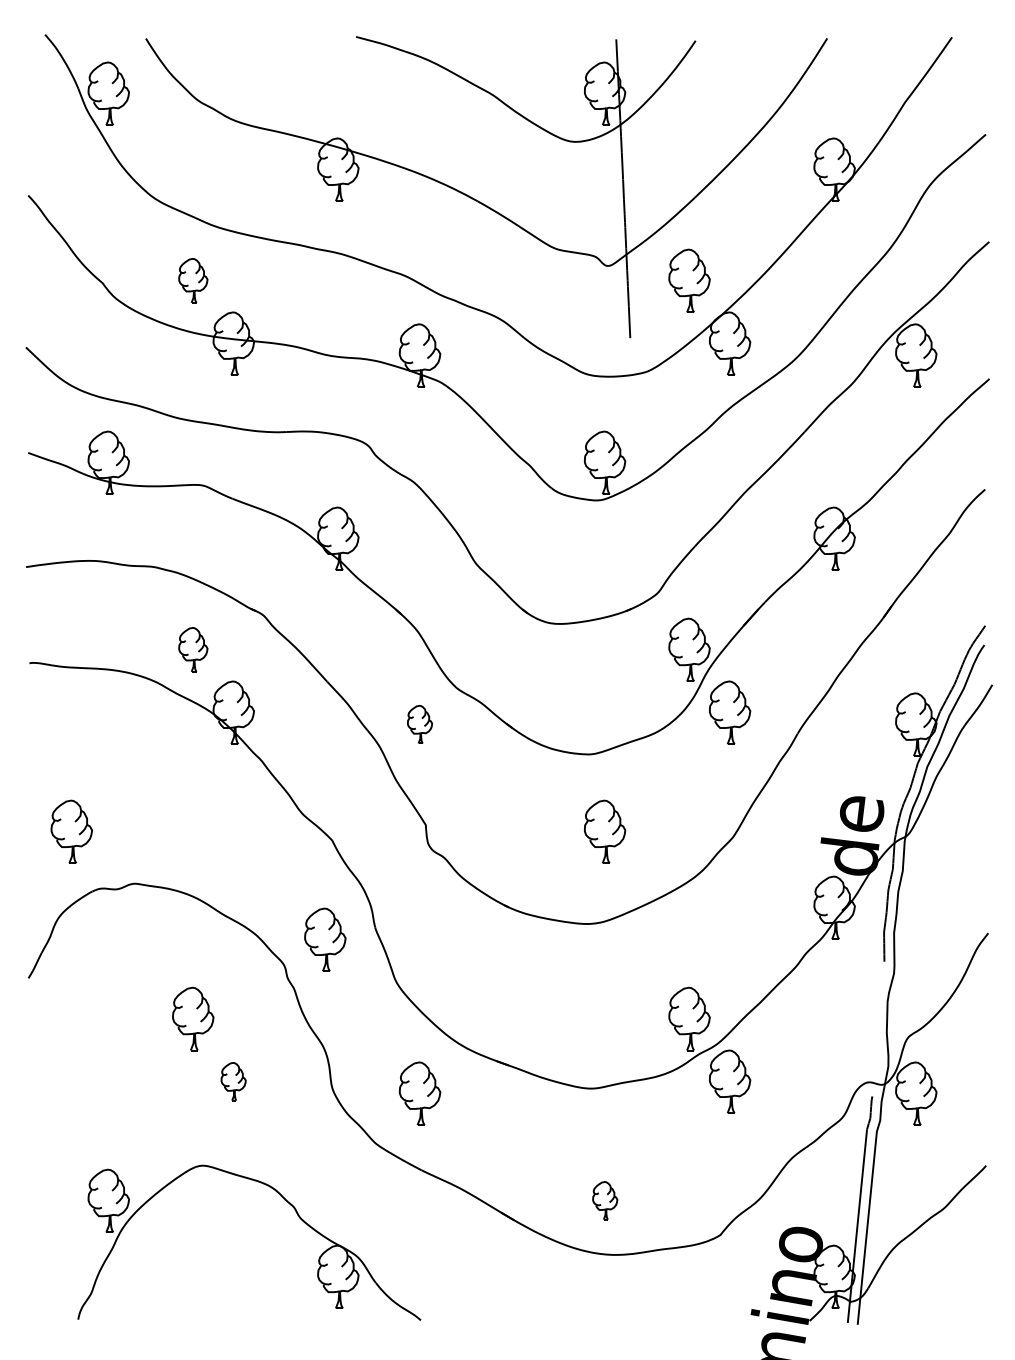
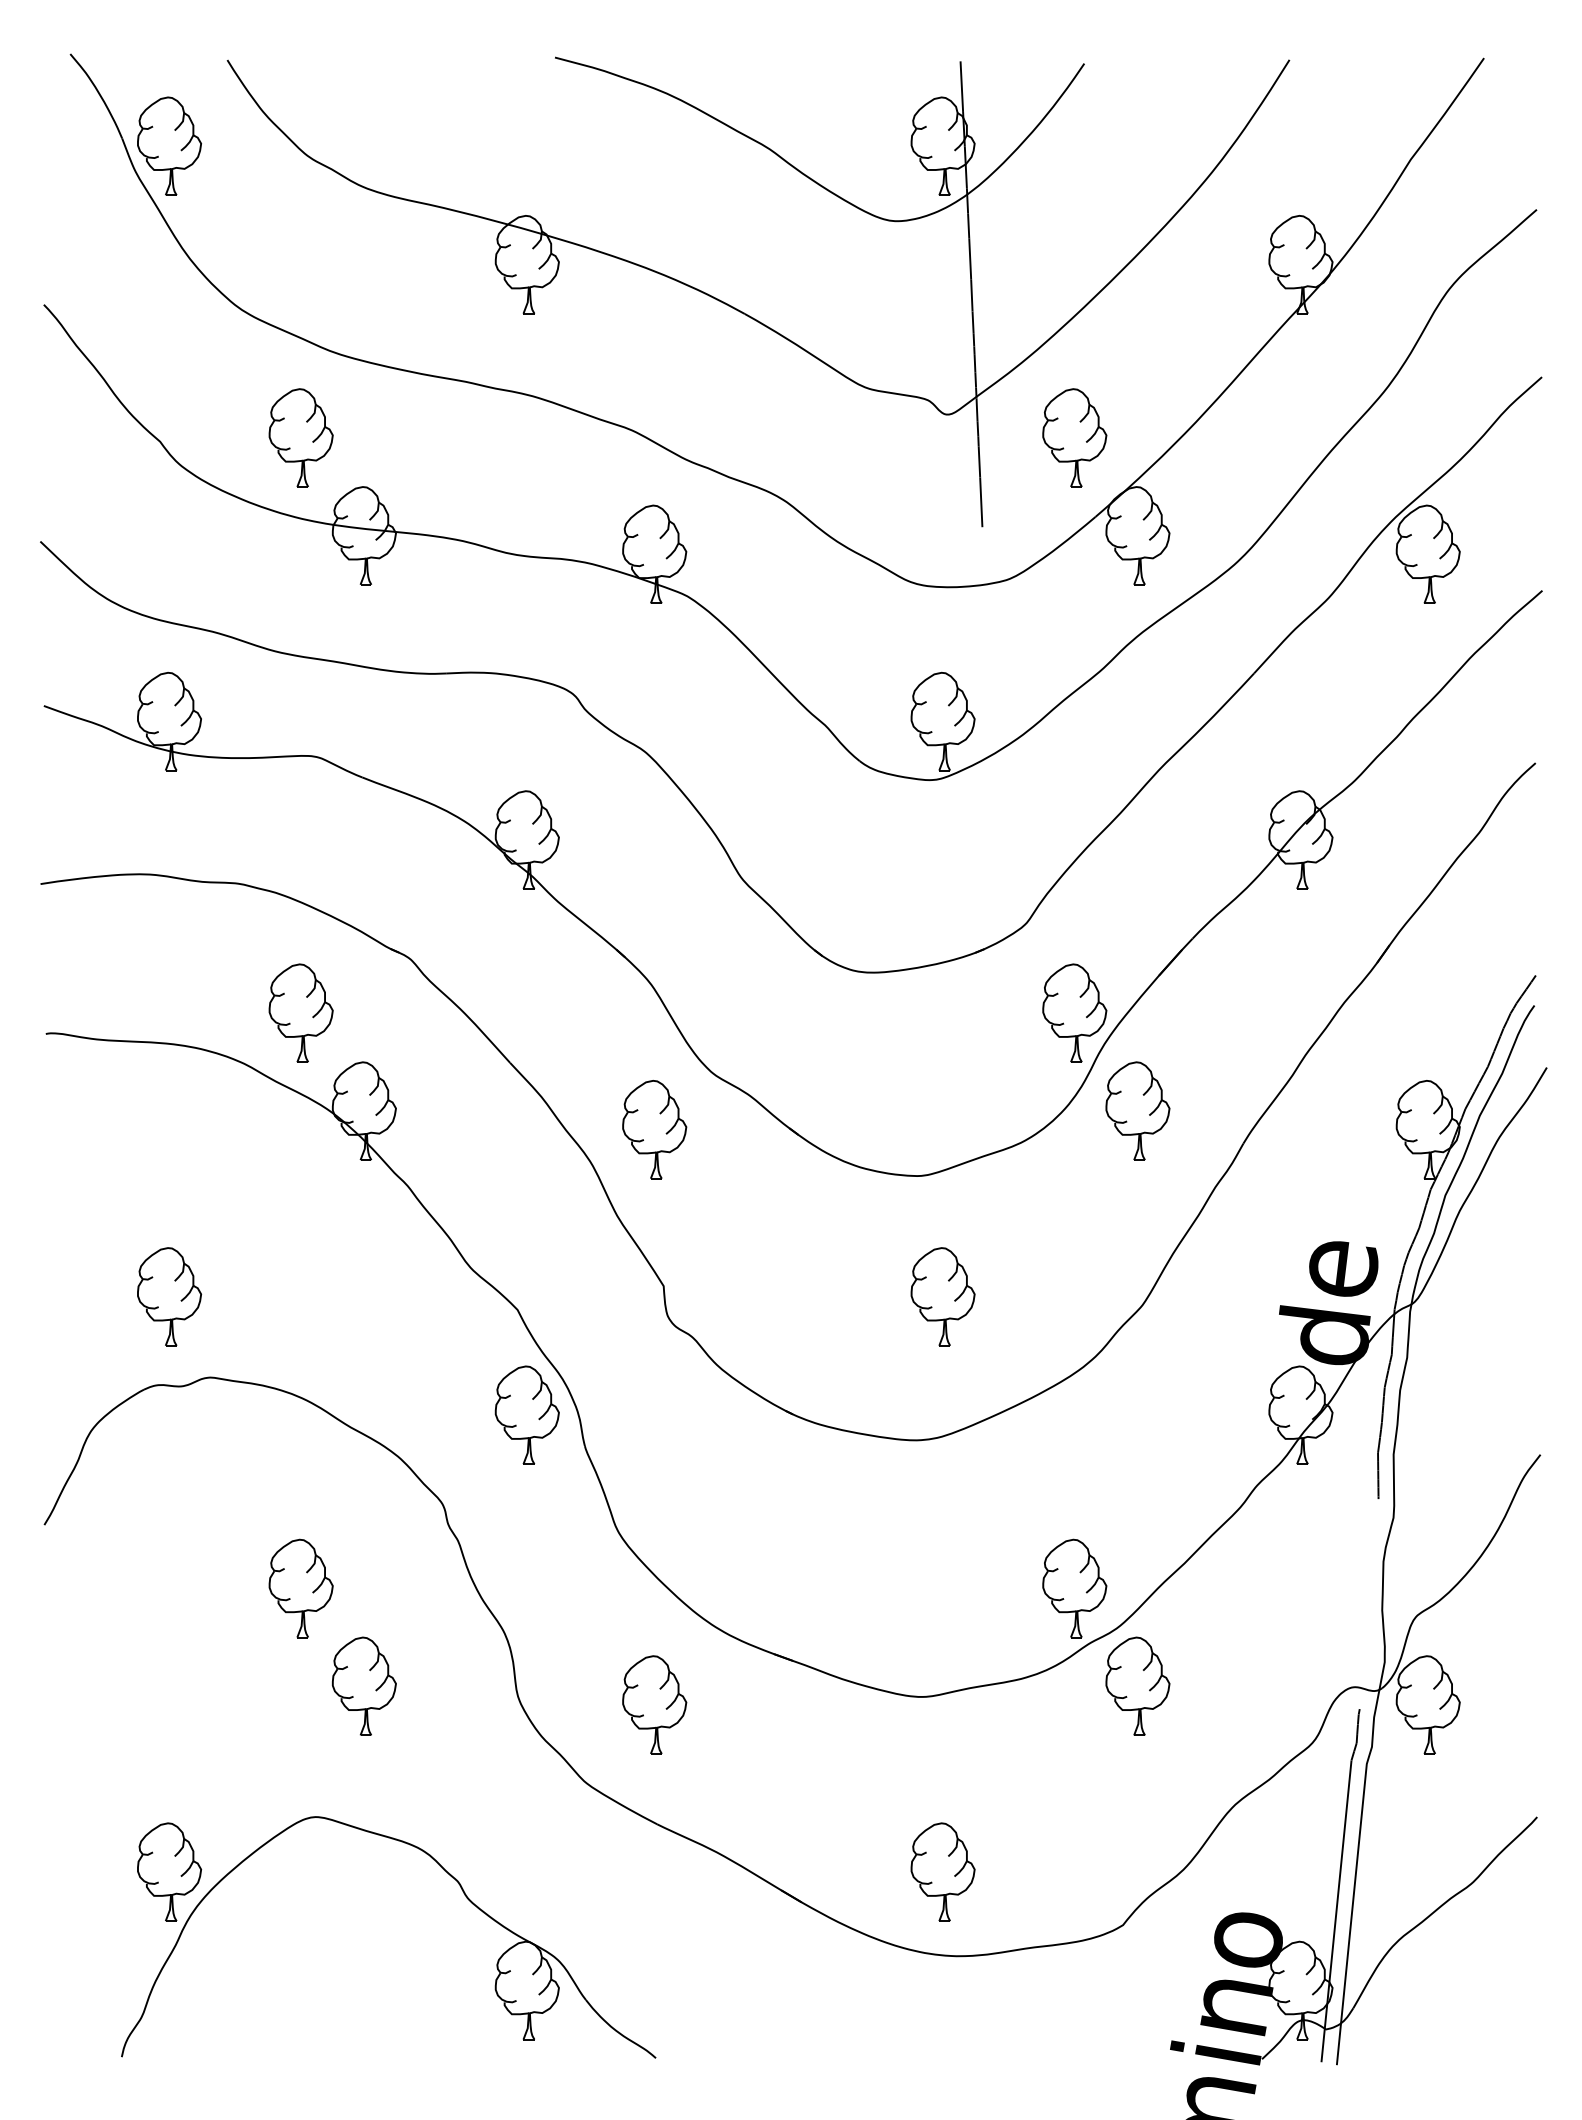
part: (193, 280) -> (301, 437), size x1.43
part: (193, 649) -> (301, 1012), size x1.43
part: (419, 724) -> (653, 1129), size x1.67
part: (71, 831) -> (169, 1296), moved
part: (325, 939) -> (527, 1414), moved
part: (233, 1081) -> (363, 1685), size x1.67
part: (605, 1200) -> (943, 1871), size x1.67

